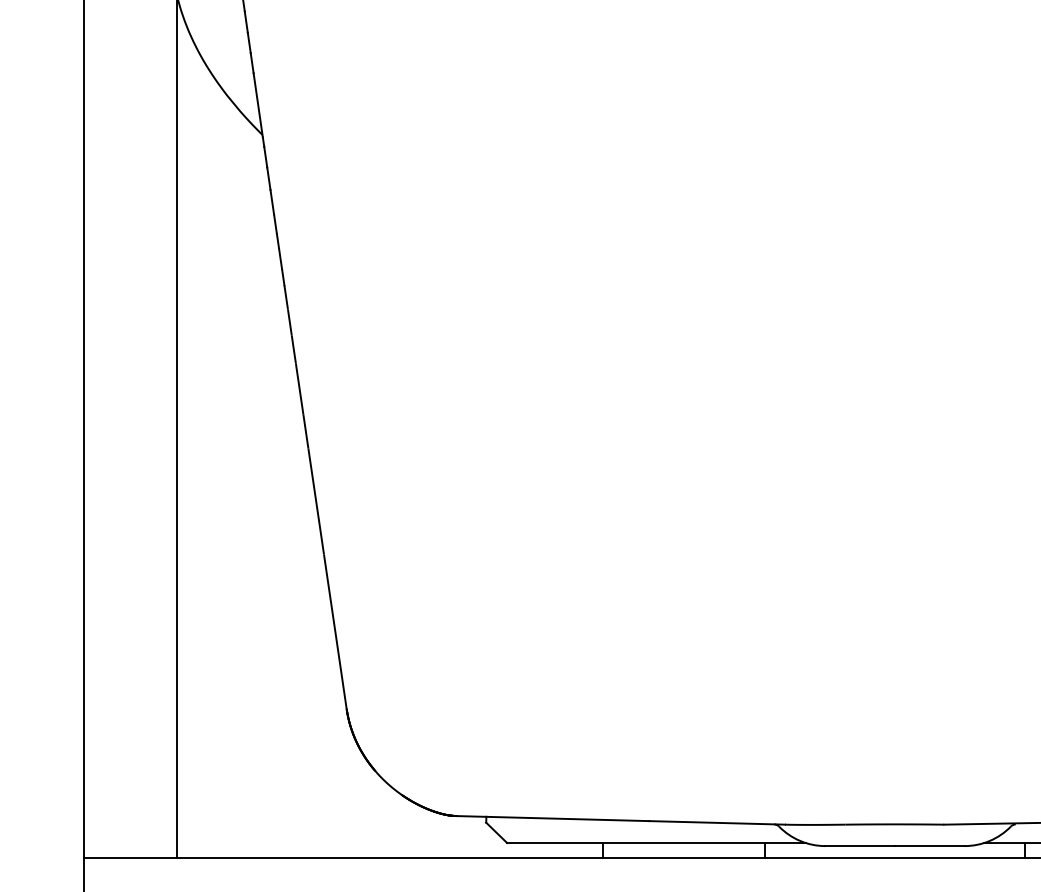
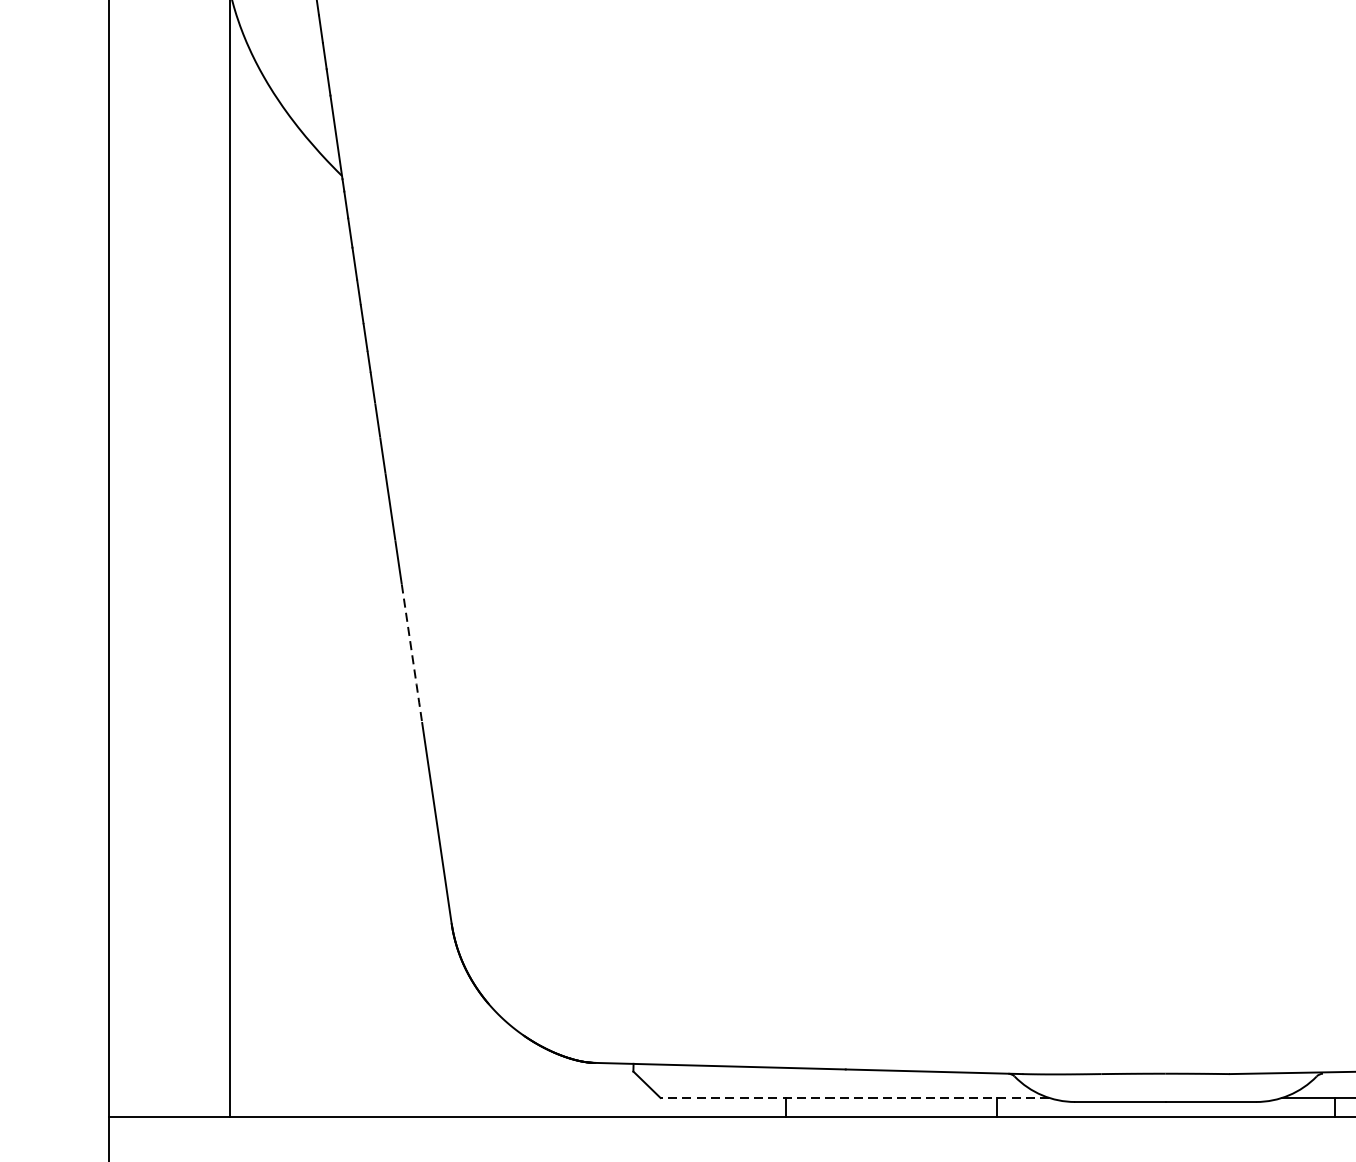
line: (316, 502) -> (412, 654), solid -> dashed
line: (655, 843) -> (853, 1098), solid -> dashed

